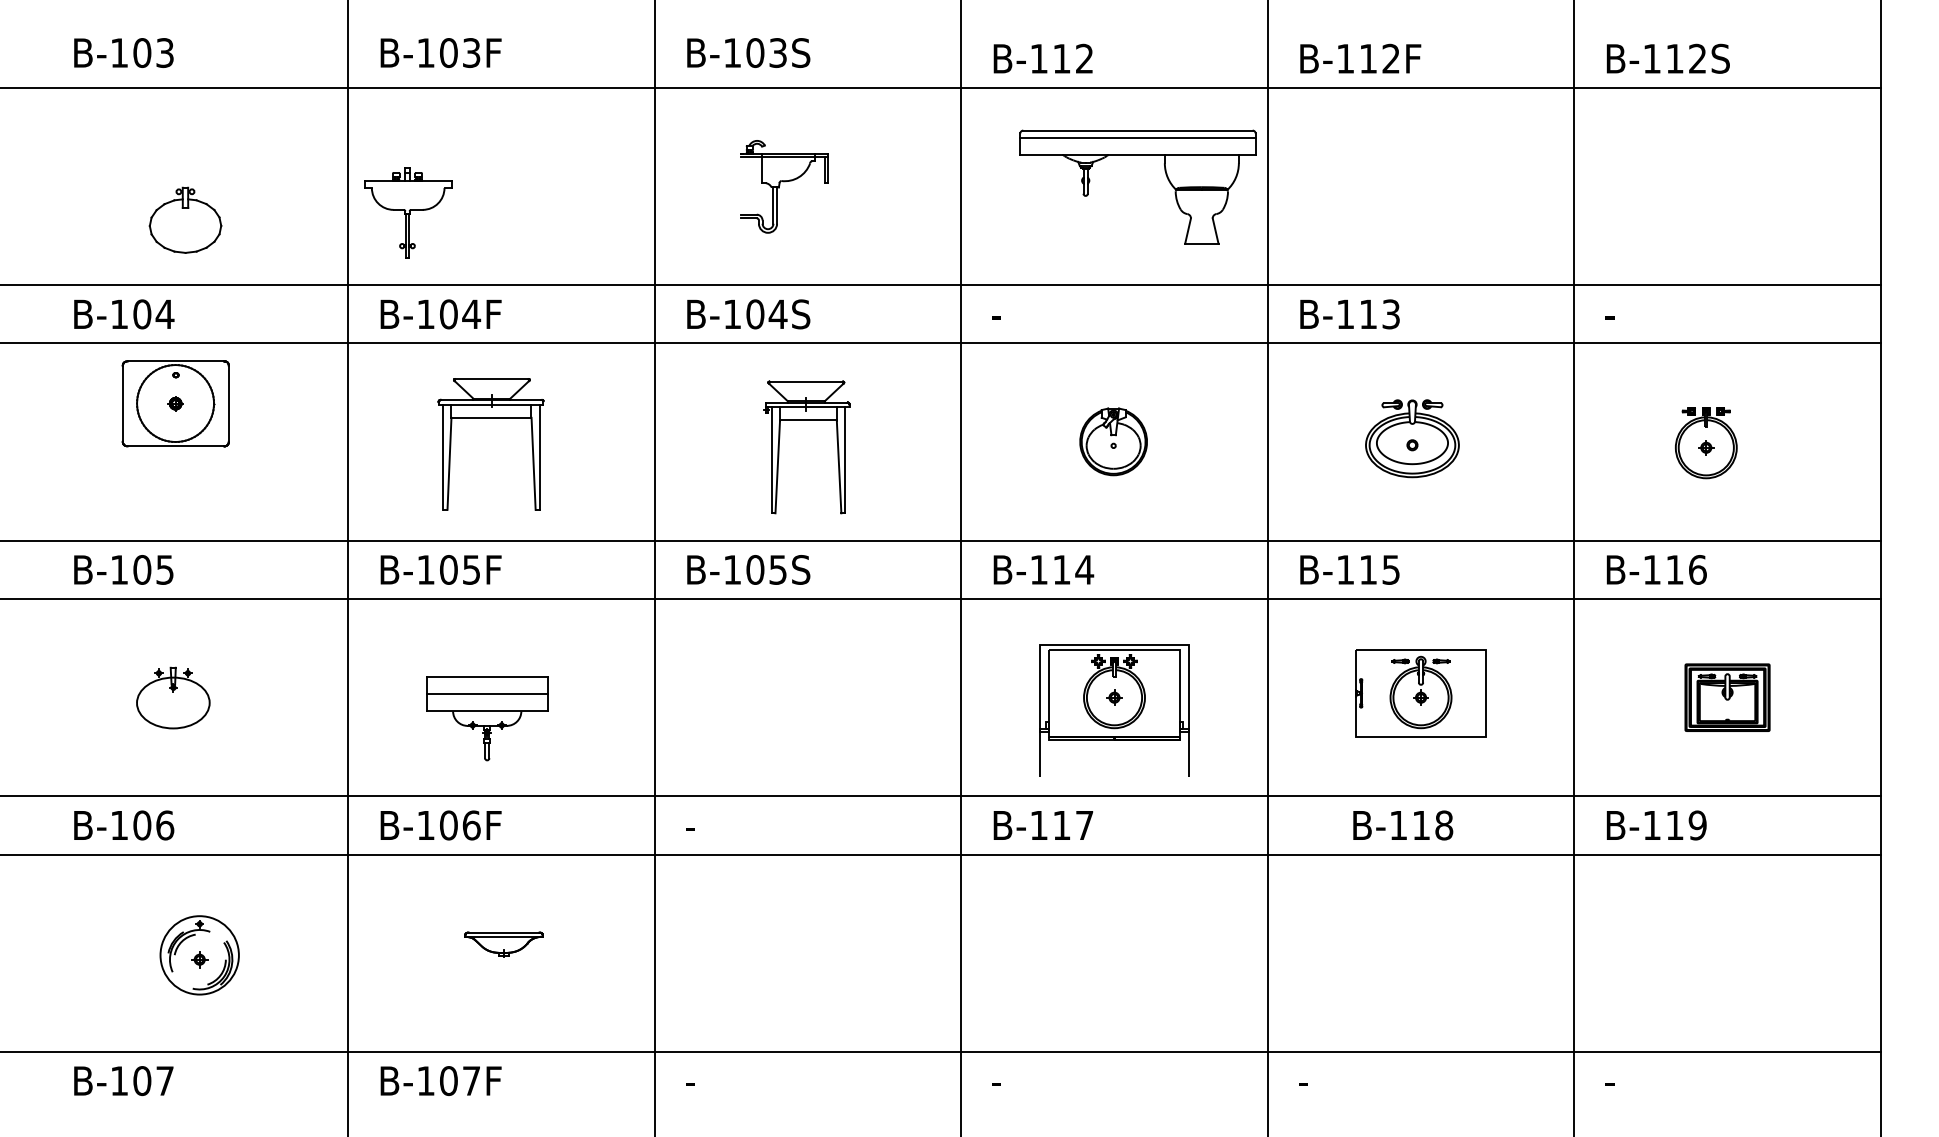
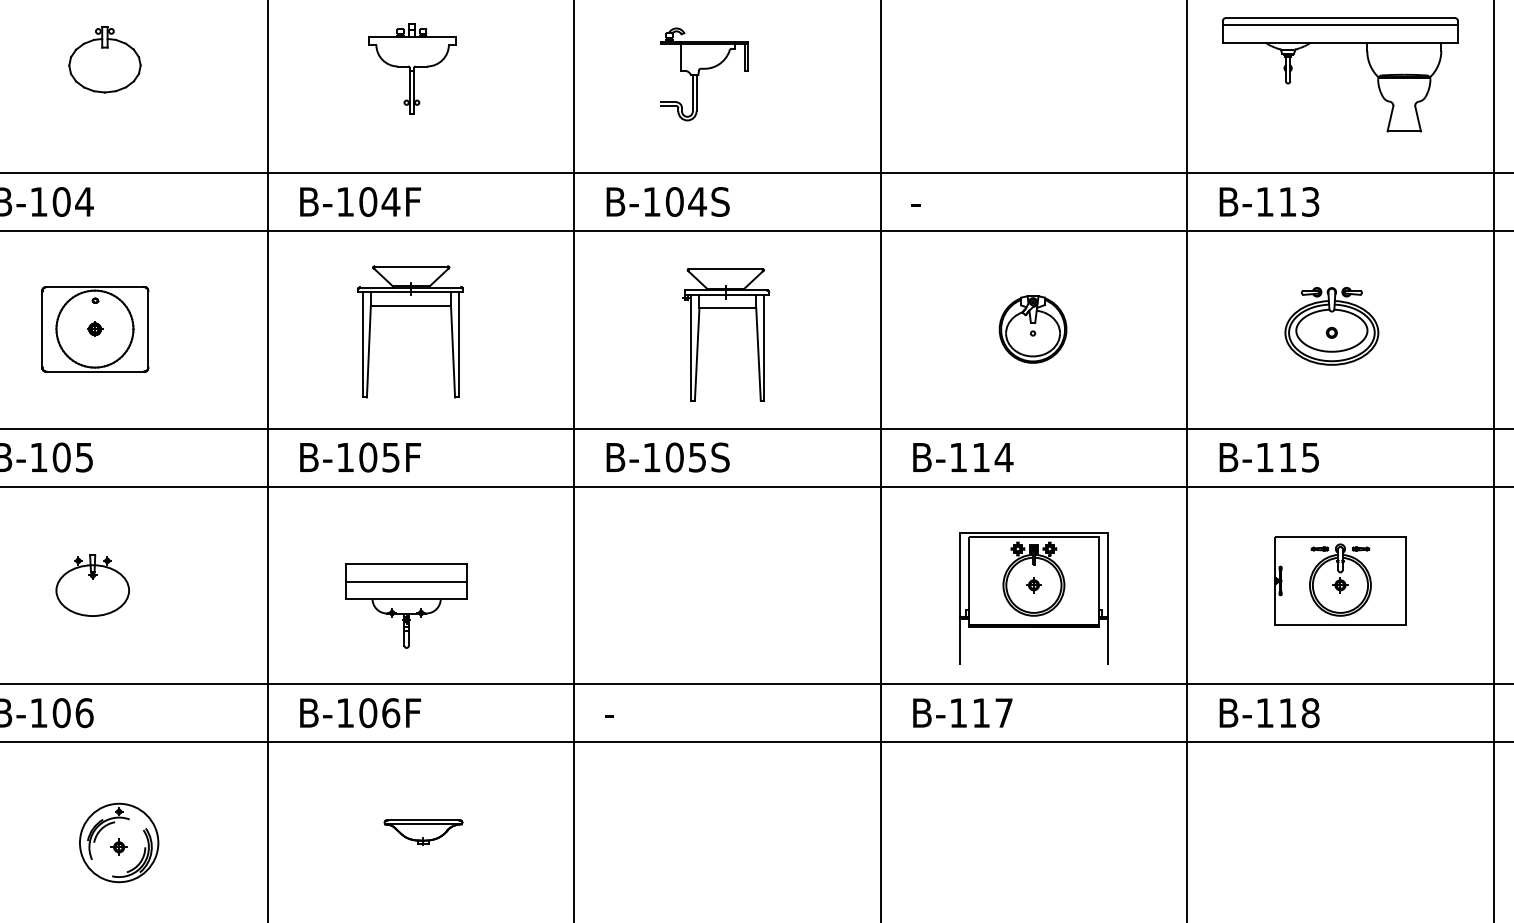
part: (1166, 177) -> (1368, 65), moved
part: (408, 212) -> (412, 69), moved
part: (185, 219) -> (104, 59), moved
part: (175, 403) -> (94, 329), moved
text: (1403, 825) -> (1269, 713), moved

